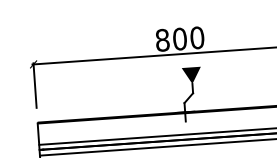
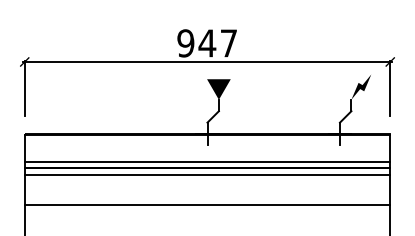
text: (180, 39) -> (207, 43), 800 -> 947

